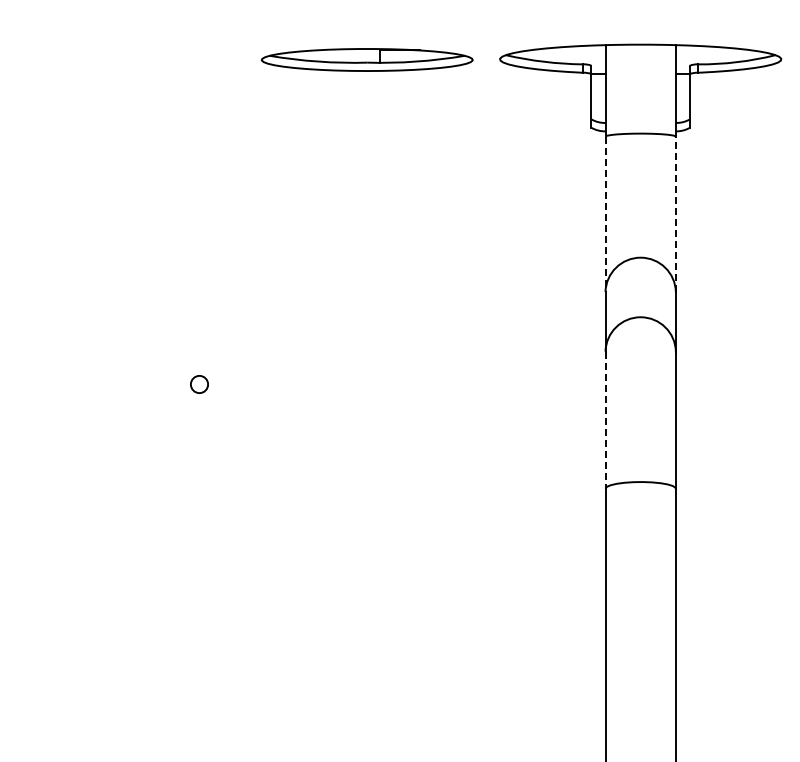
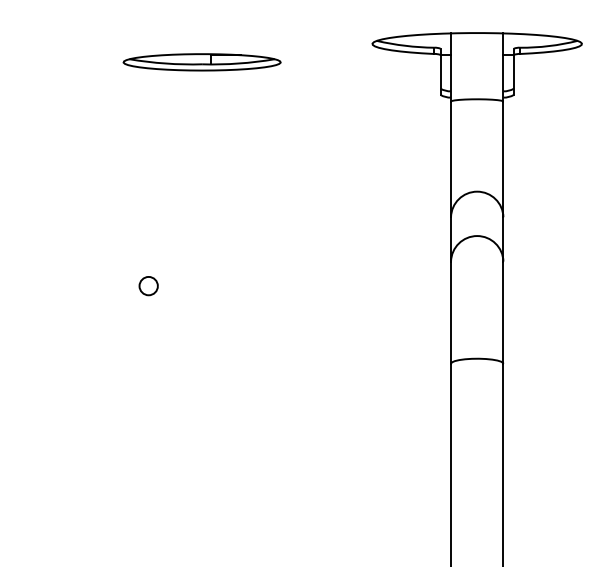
part: (366, 59) -> (201, 61), moved
line: (605, 214) -> (451, 159), dashed -> solid
line: (675, 214) -> (503, 159), dashed -> solid
circle: (199, 384) -> (148, 286), size x1.43
line: (605, 420) -> (451, 312), dashed -> solid

